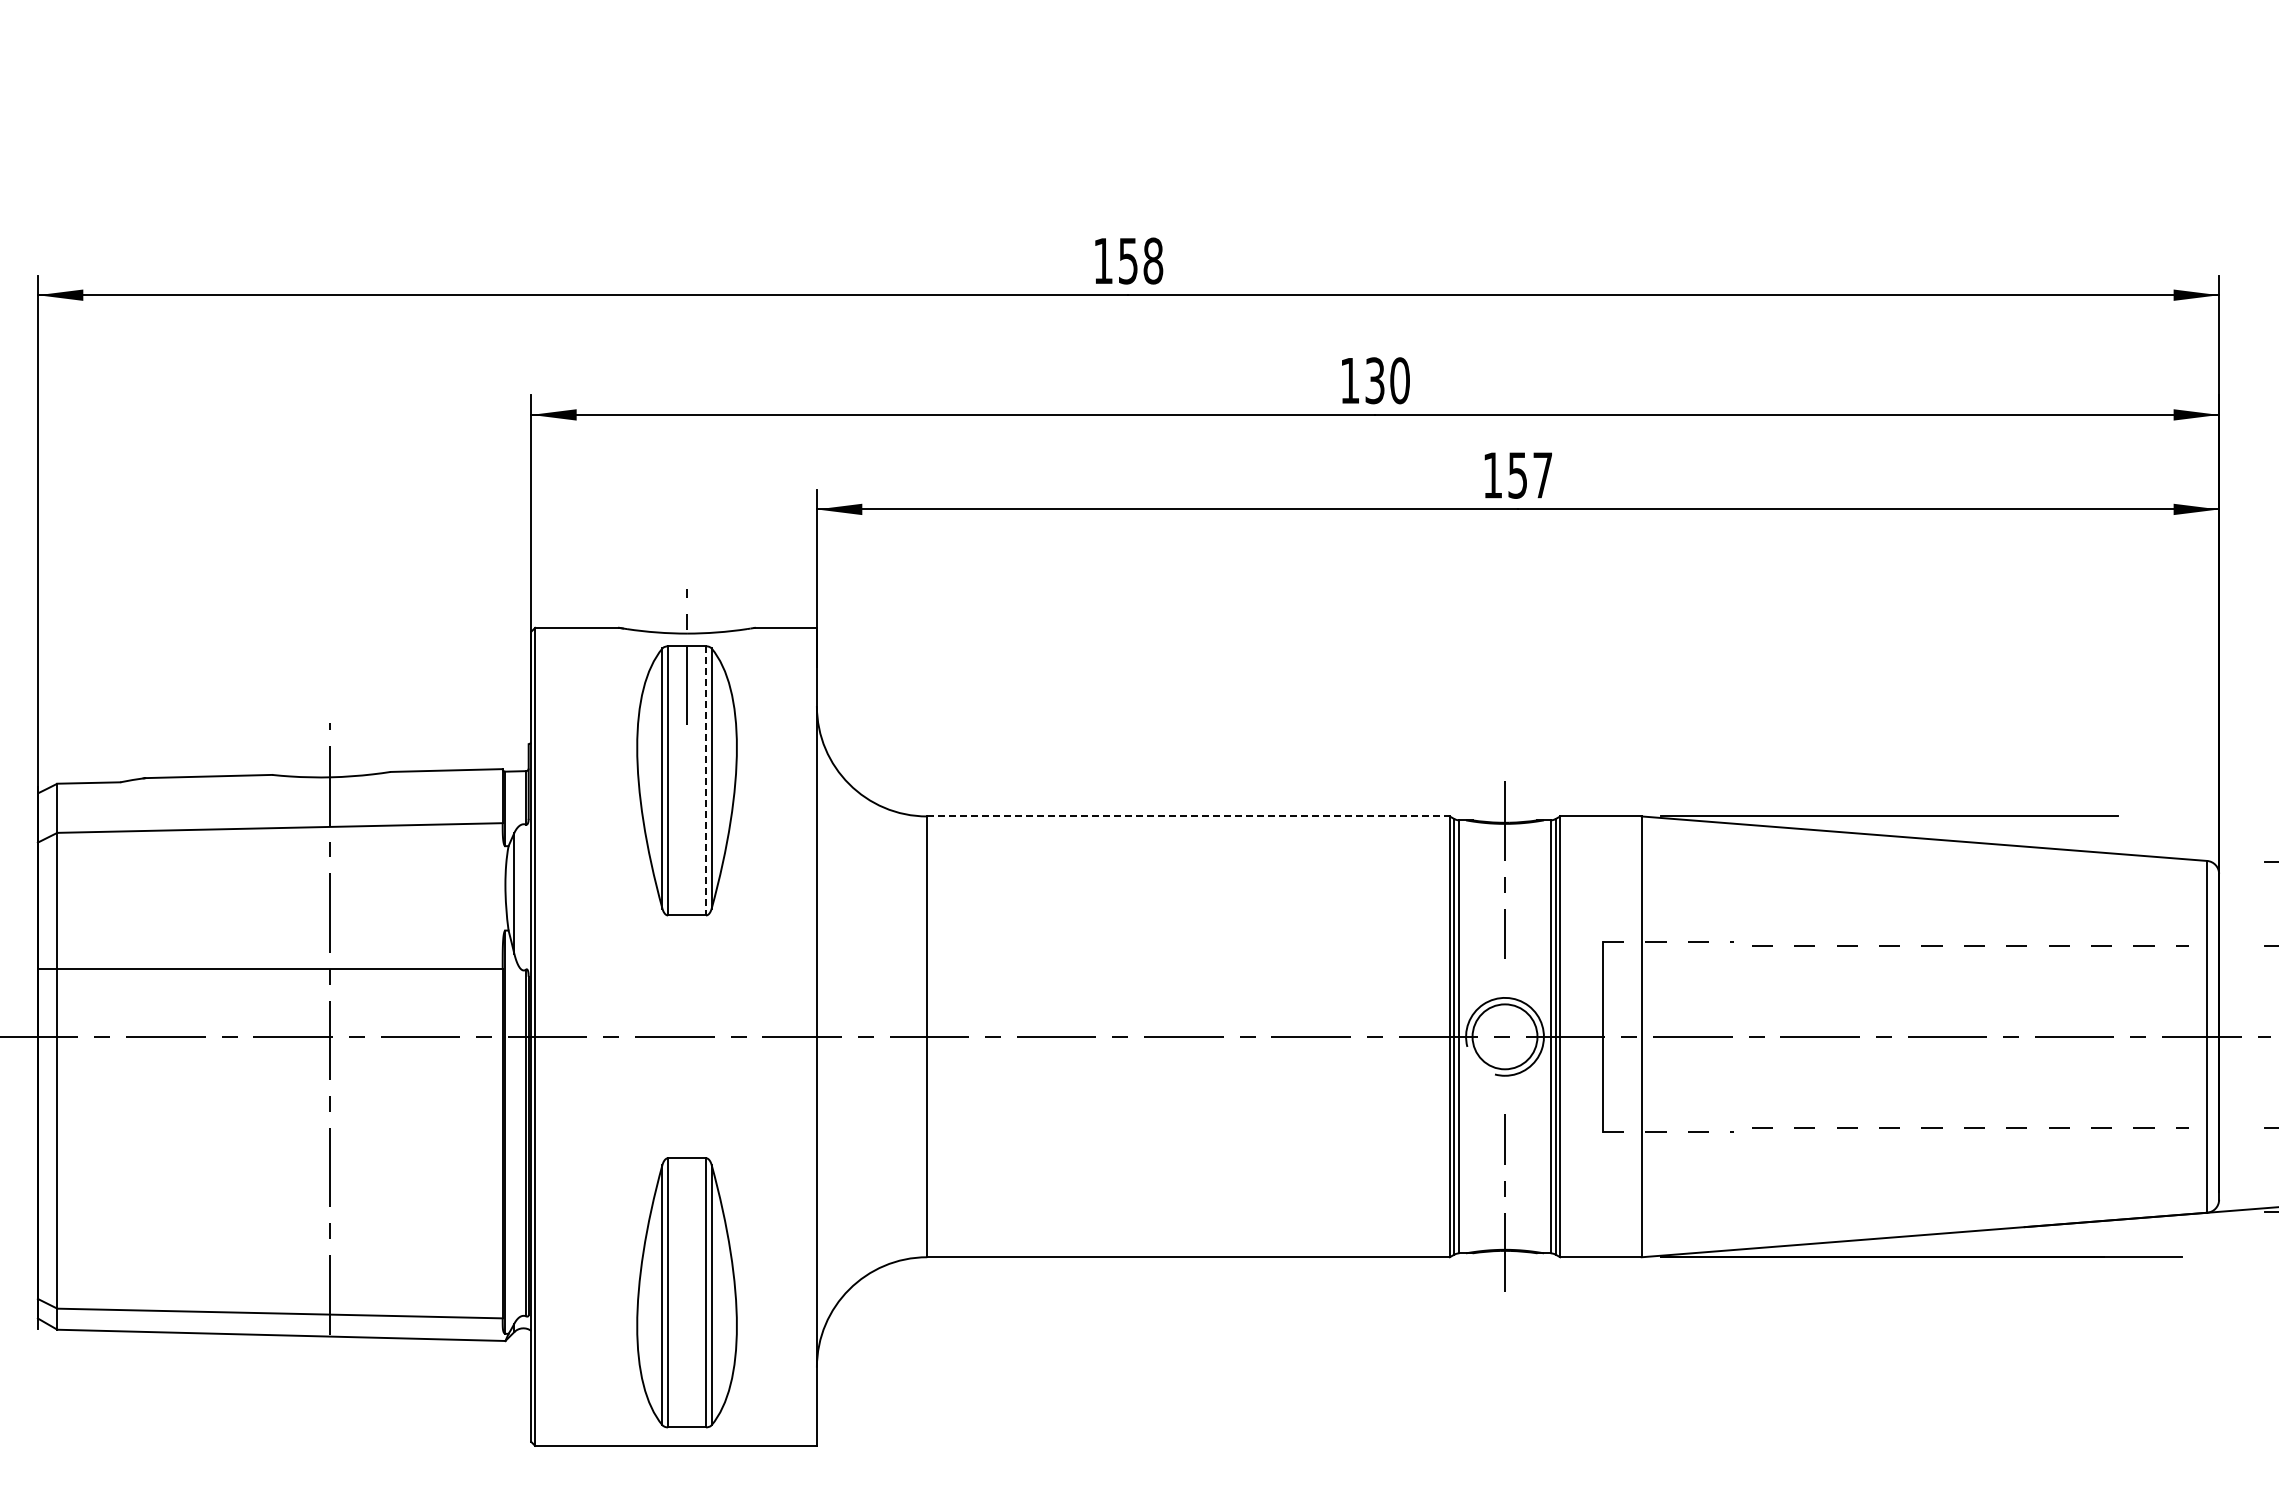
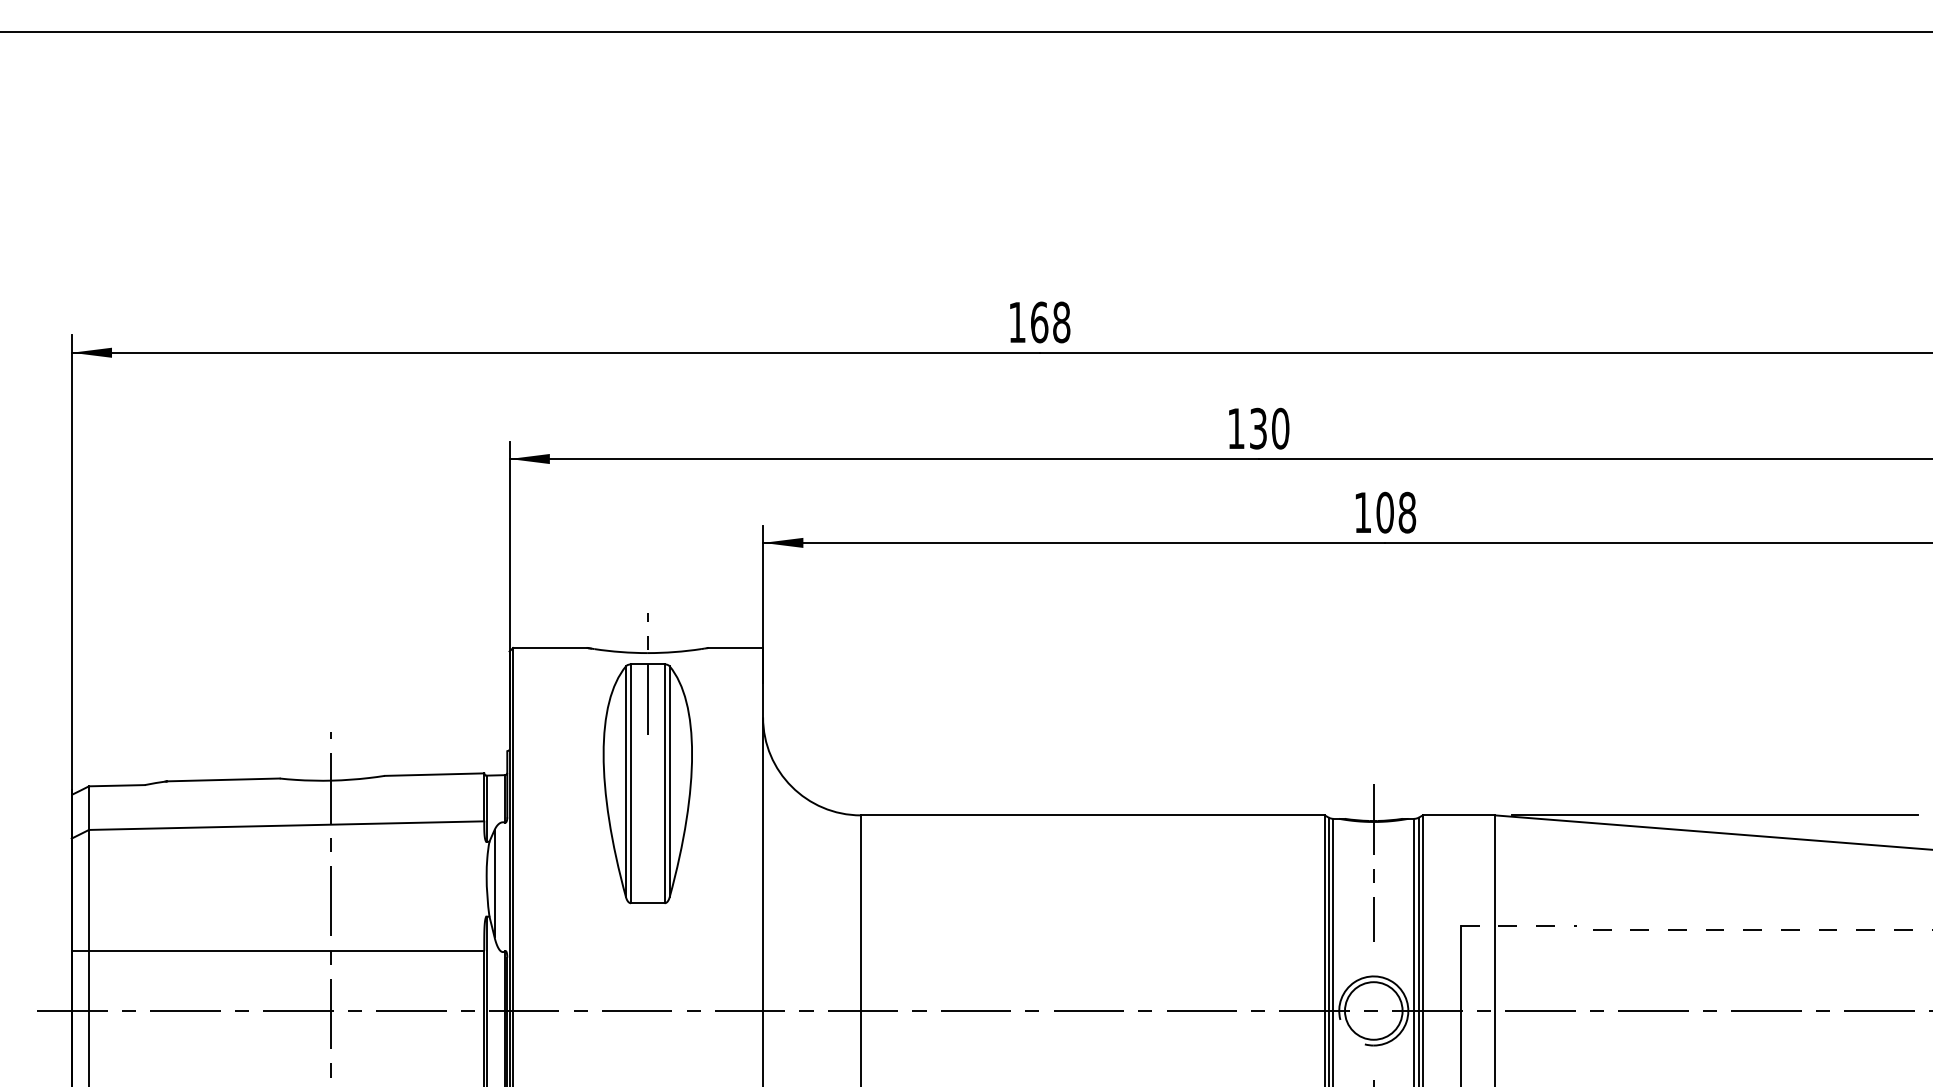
text: (1128, 260) -> (1039, 321), 158 -> 168
text: (1530, 475) -> (1396, 512), 157 -> 108
line: (706, 780) -> (665, 783), dashed -> solid
line: (1189, 816) -> (1093, 815), dashed -> solid

